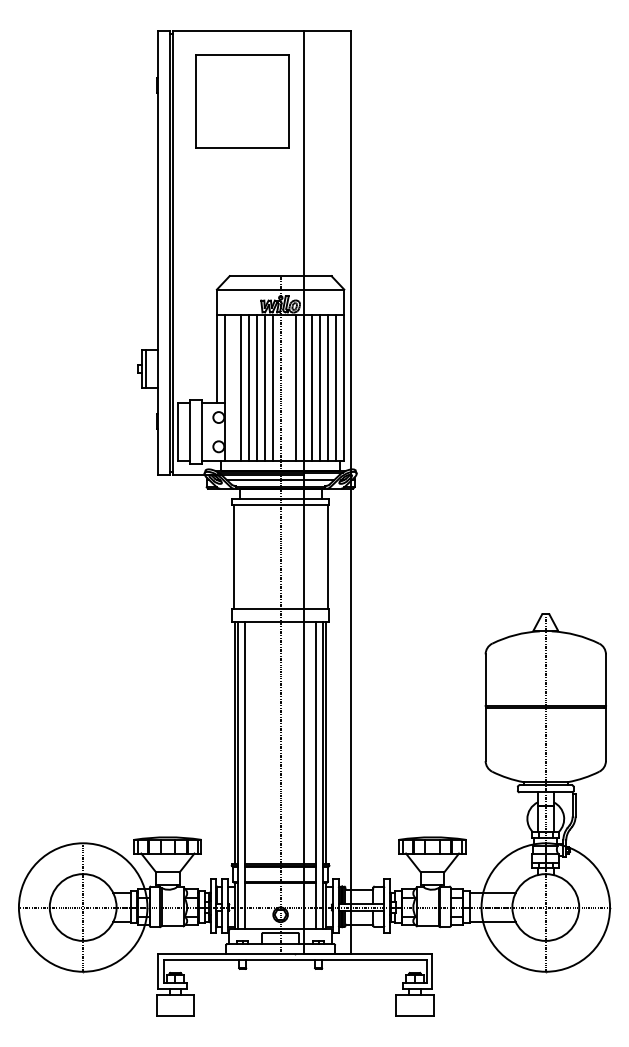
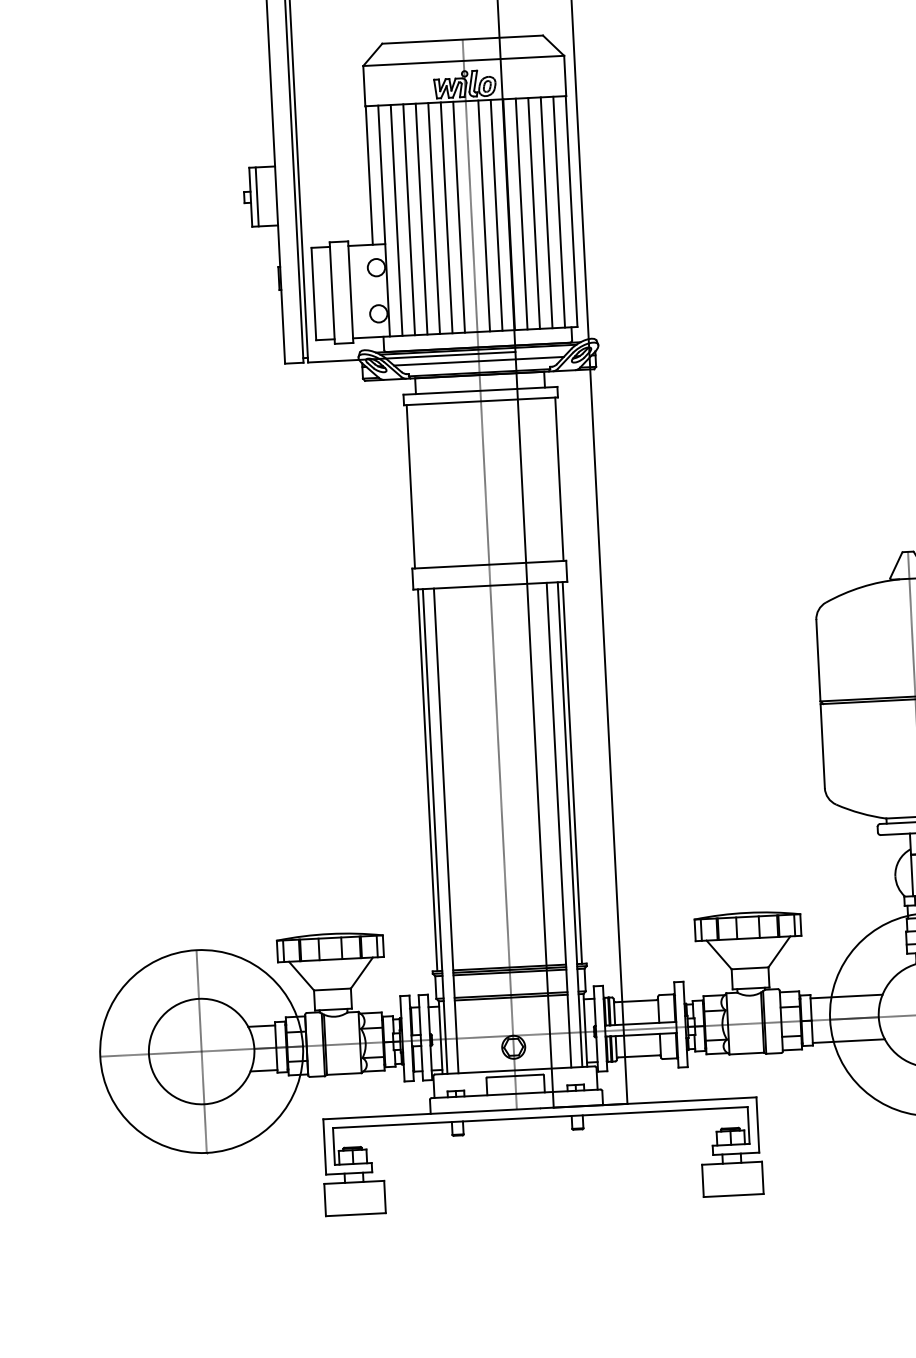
line: (233, 388) -> (397, 220), added
line: (288, 388) -> (484, 216), added

